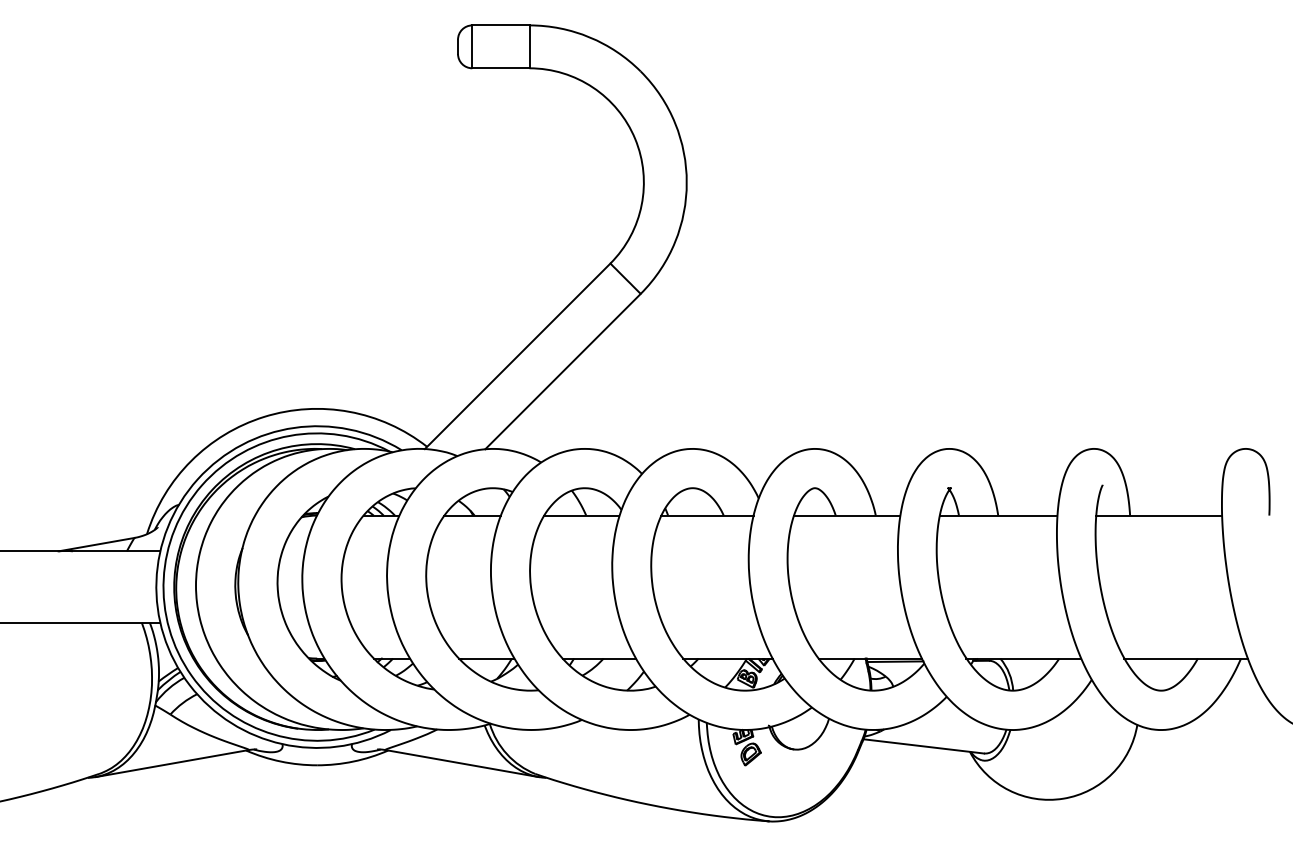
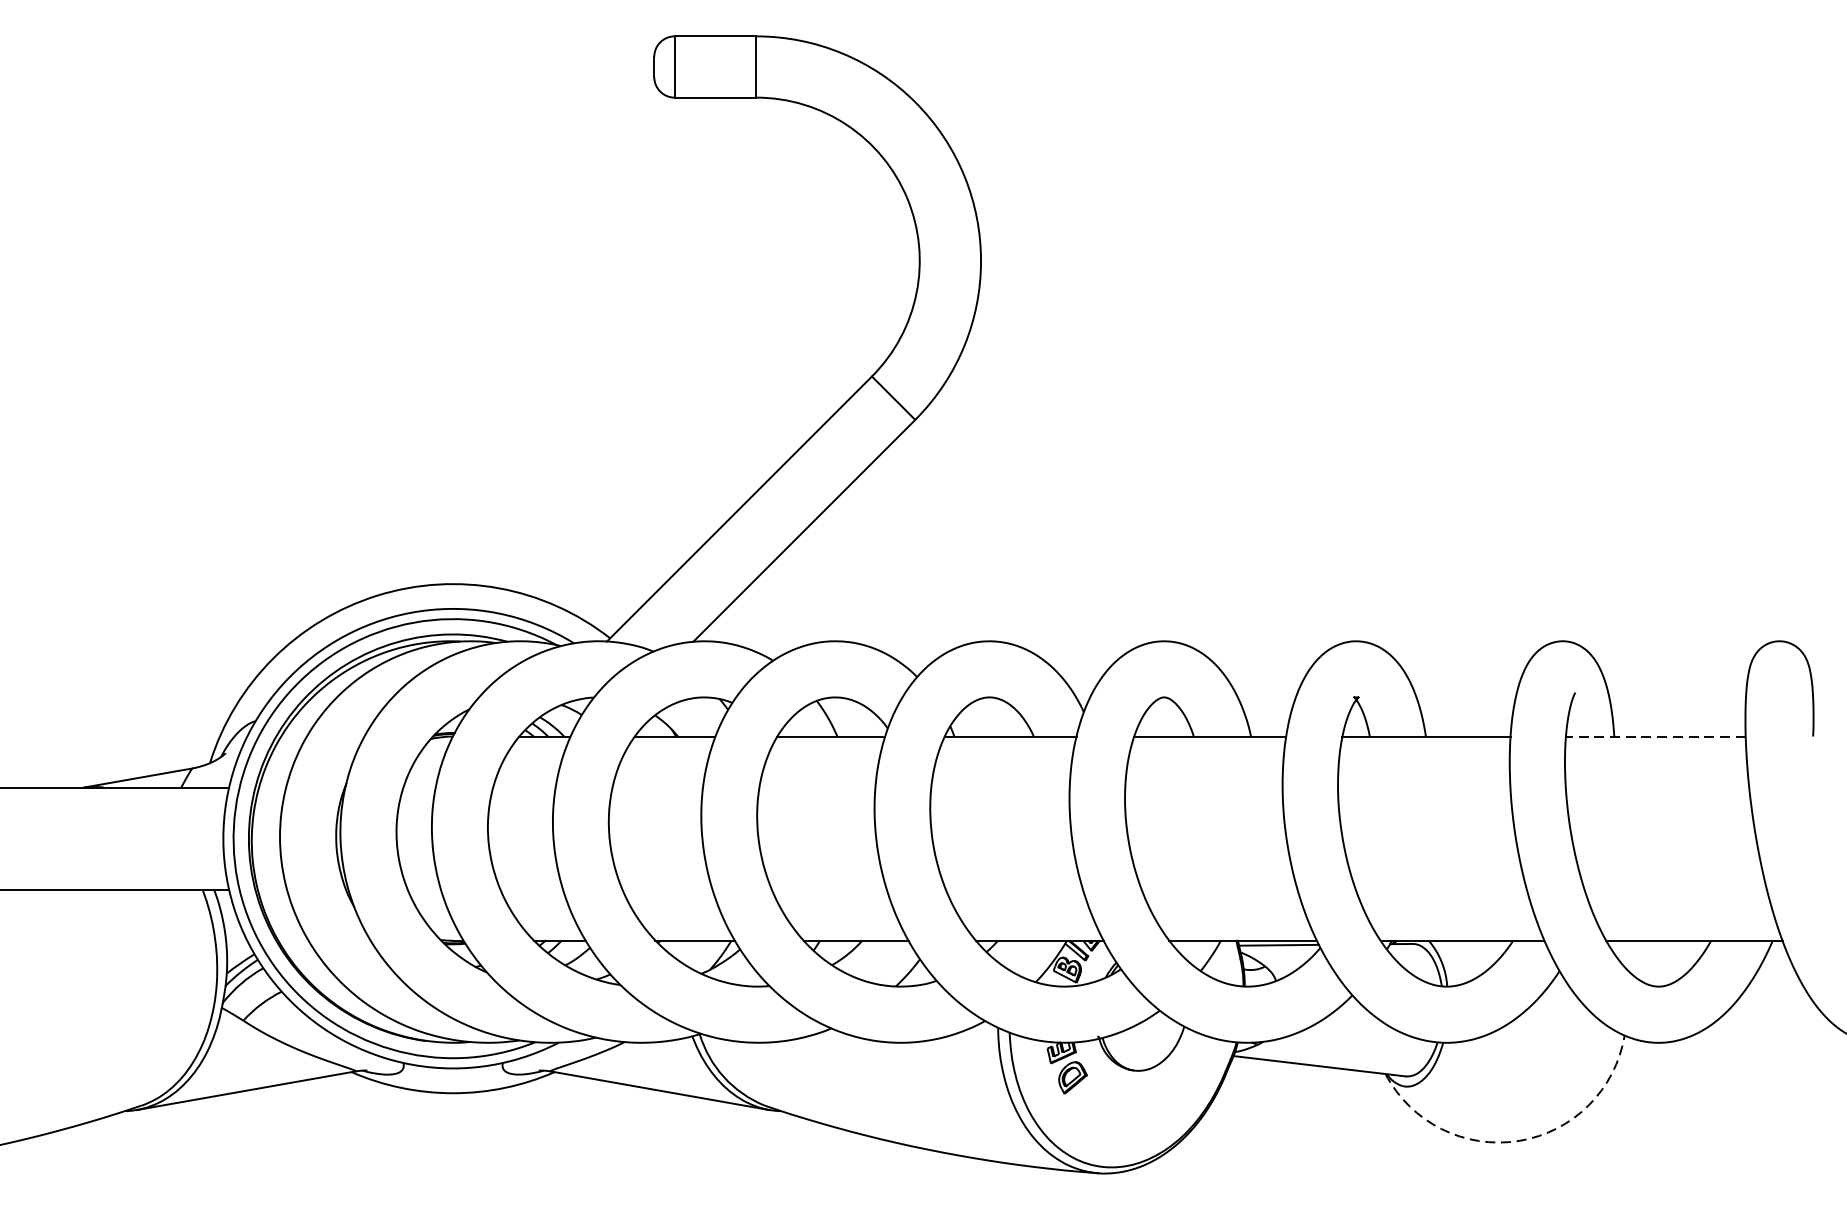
line: (1159, 515) -> (1656, 736), solid -> dashed
arc: (1063, 798) -> (1519, 1140), solid -> dashed

